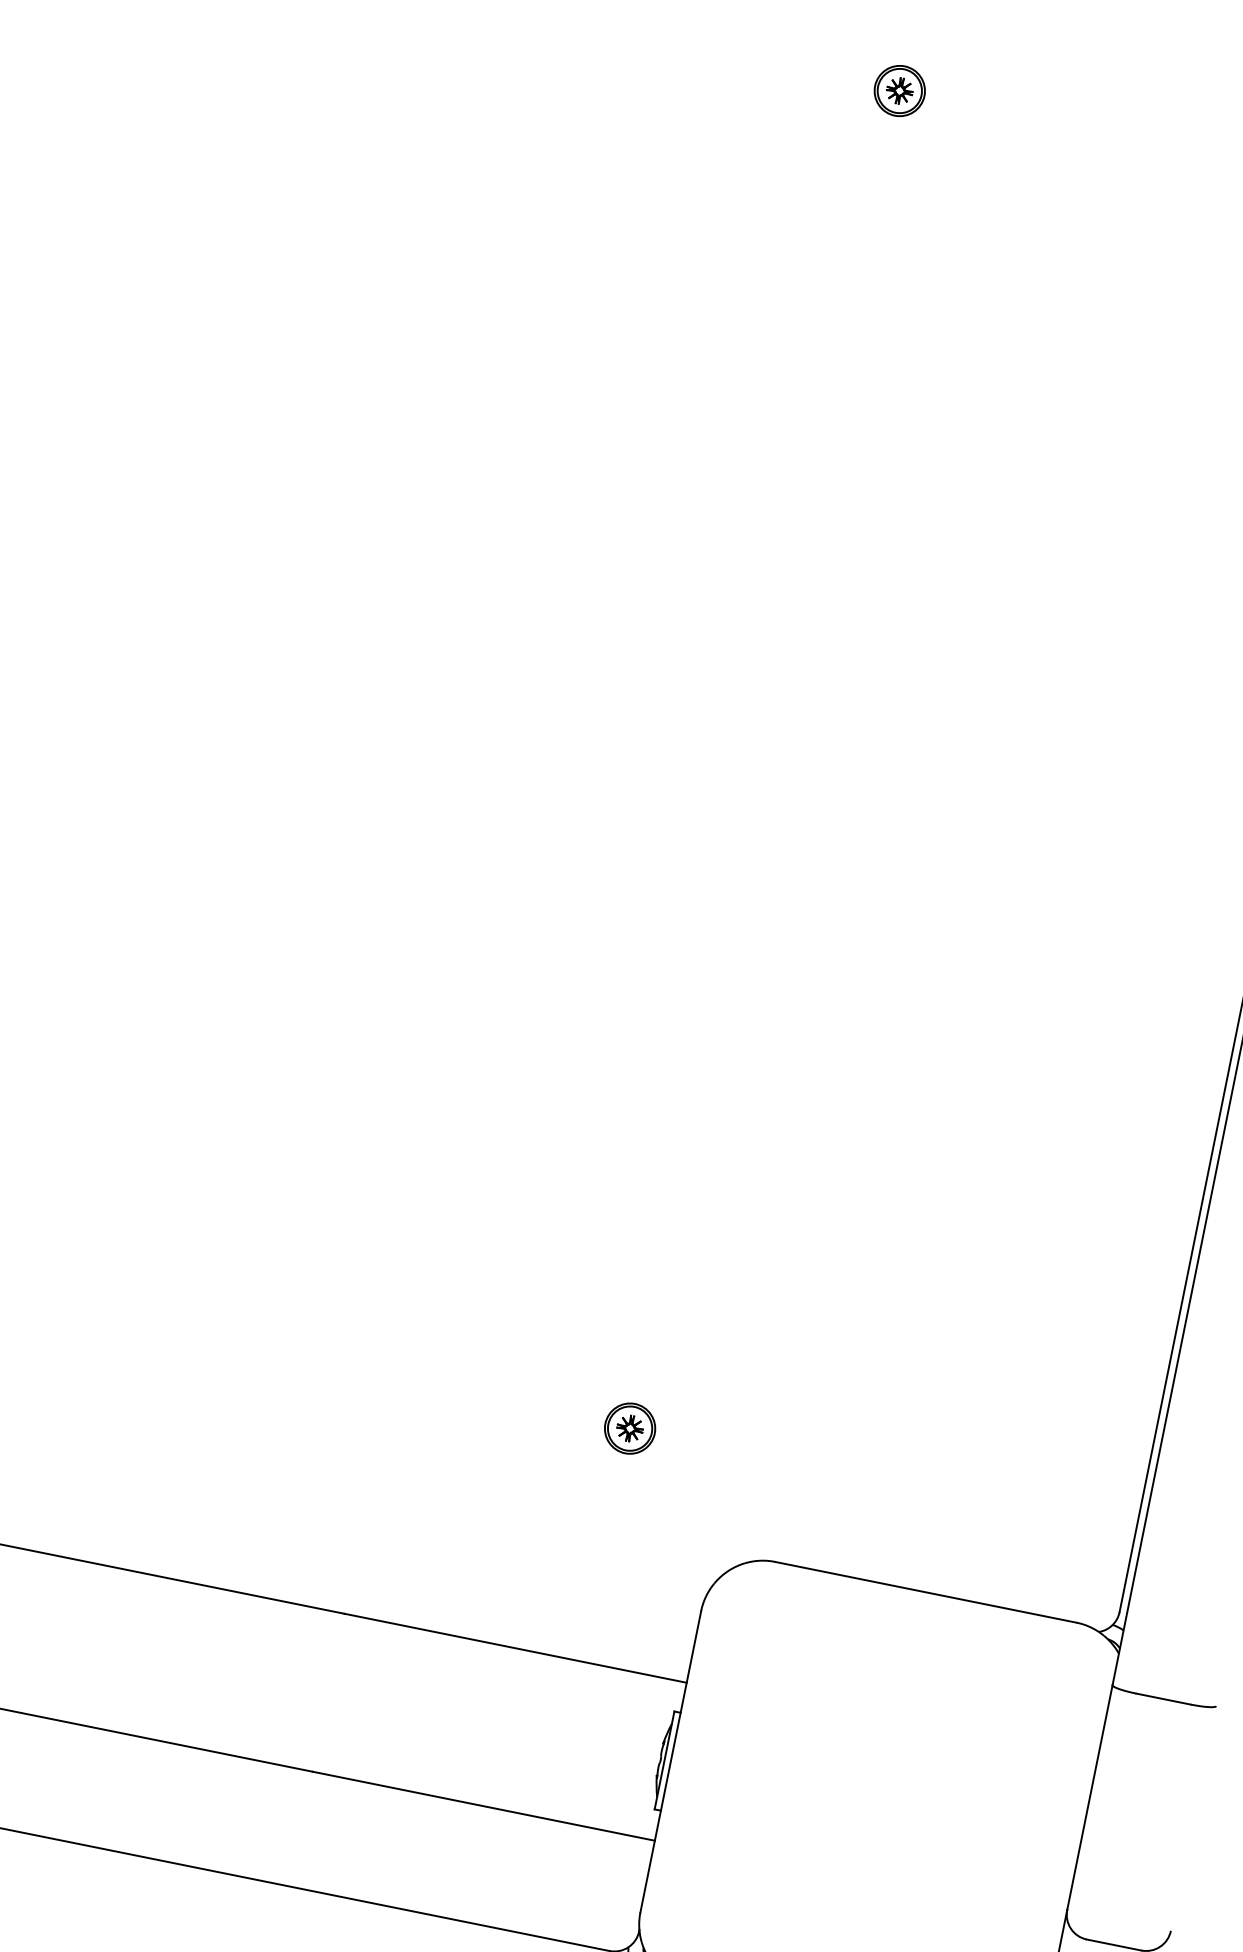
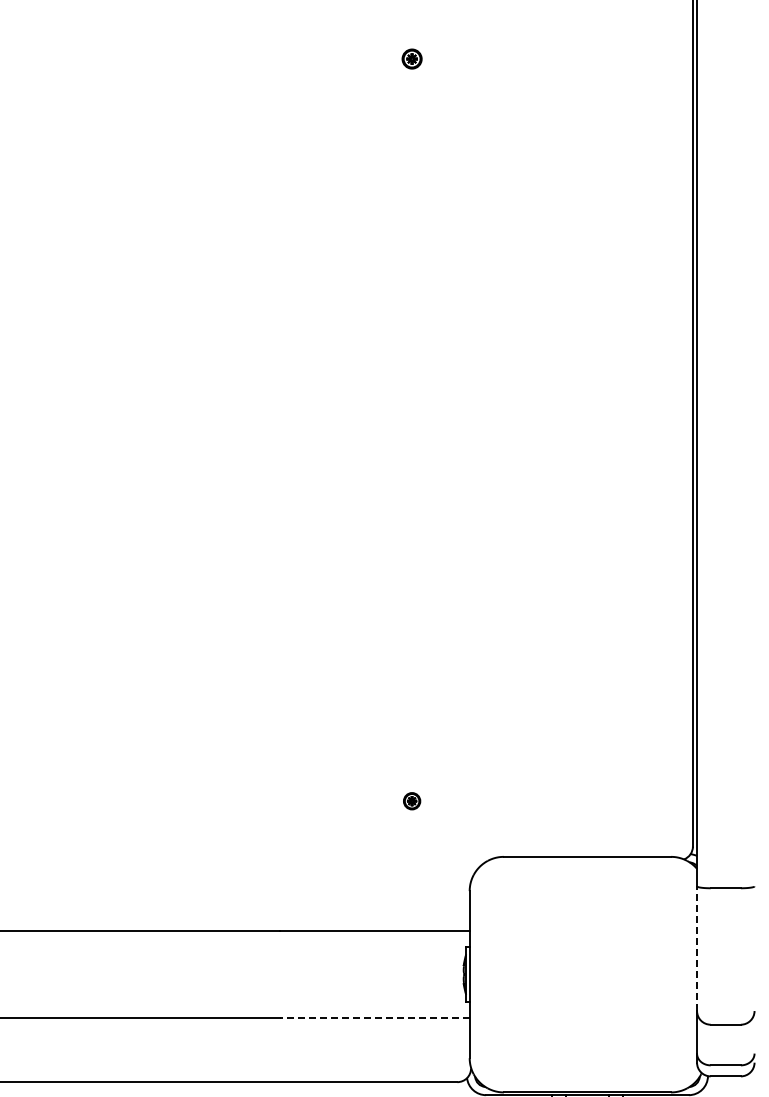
part: (898, 89) -> (411, 58), size x0.7
part: (629, 1426) -> (411, 800), size x0.6
line: (1090, 1797) -> (697, 948), solid -> dashed
line: (483, 1806) -> (374, 1018), solid -> dashed

